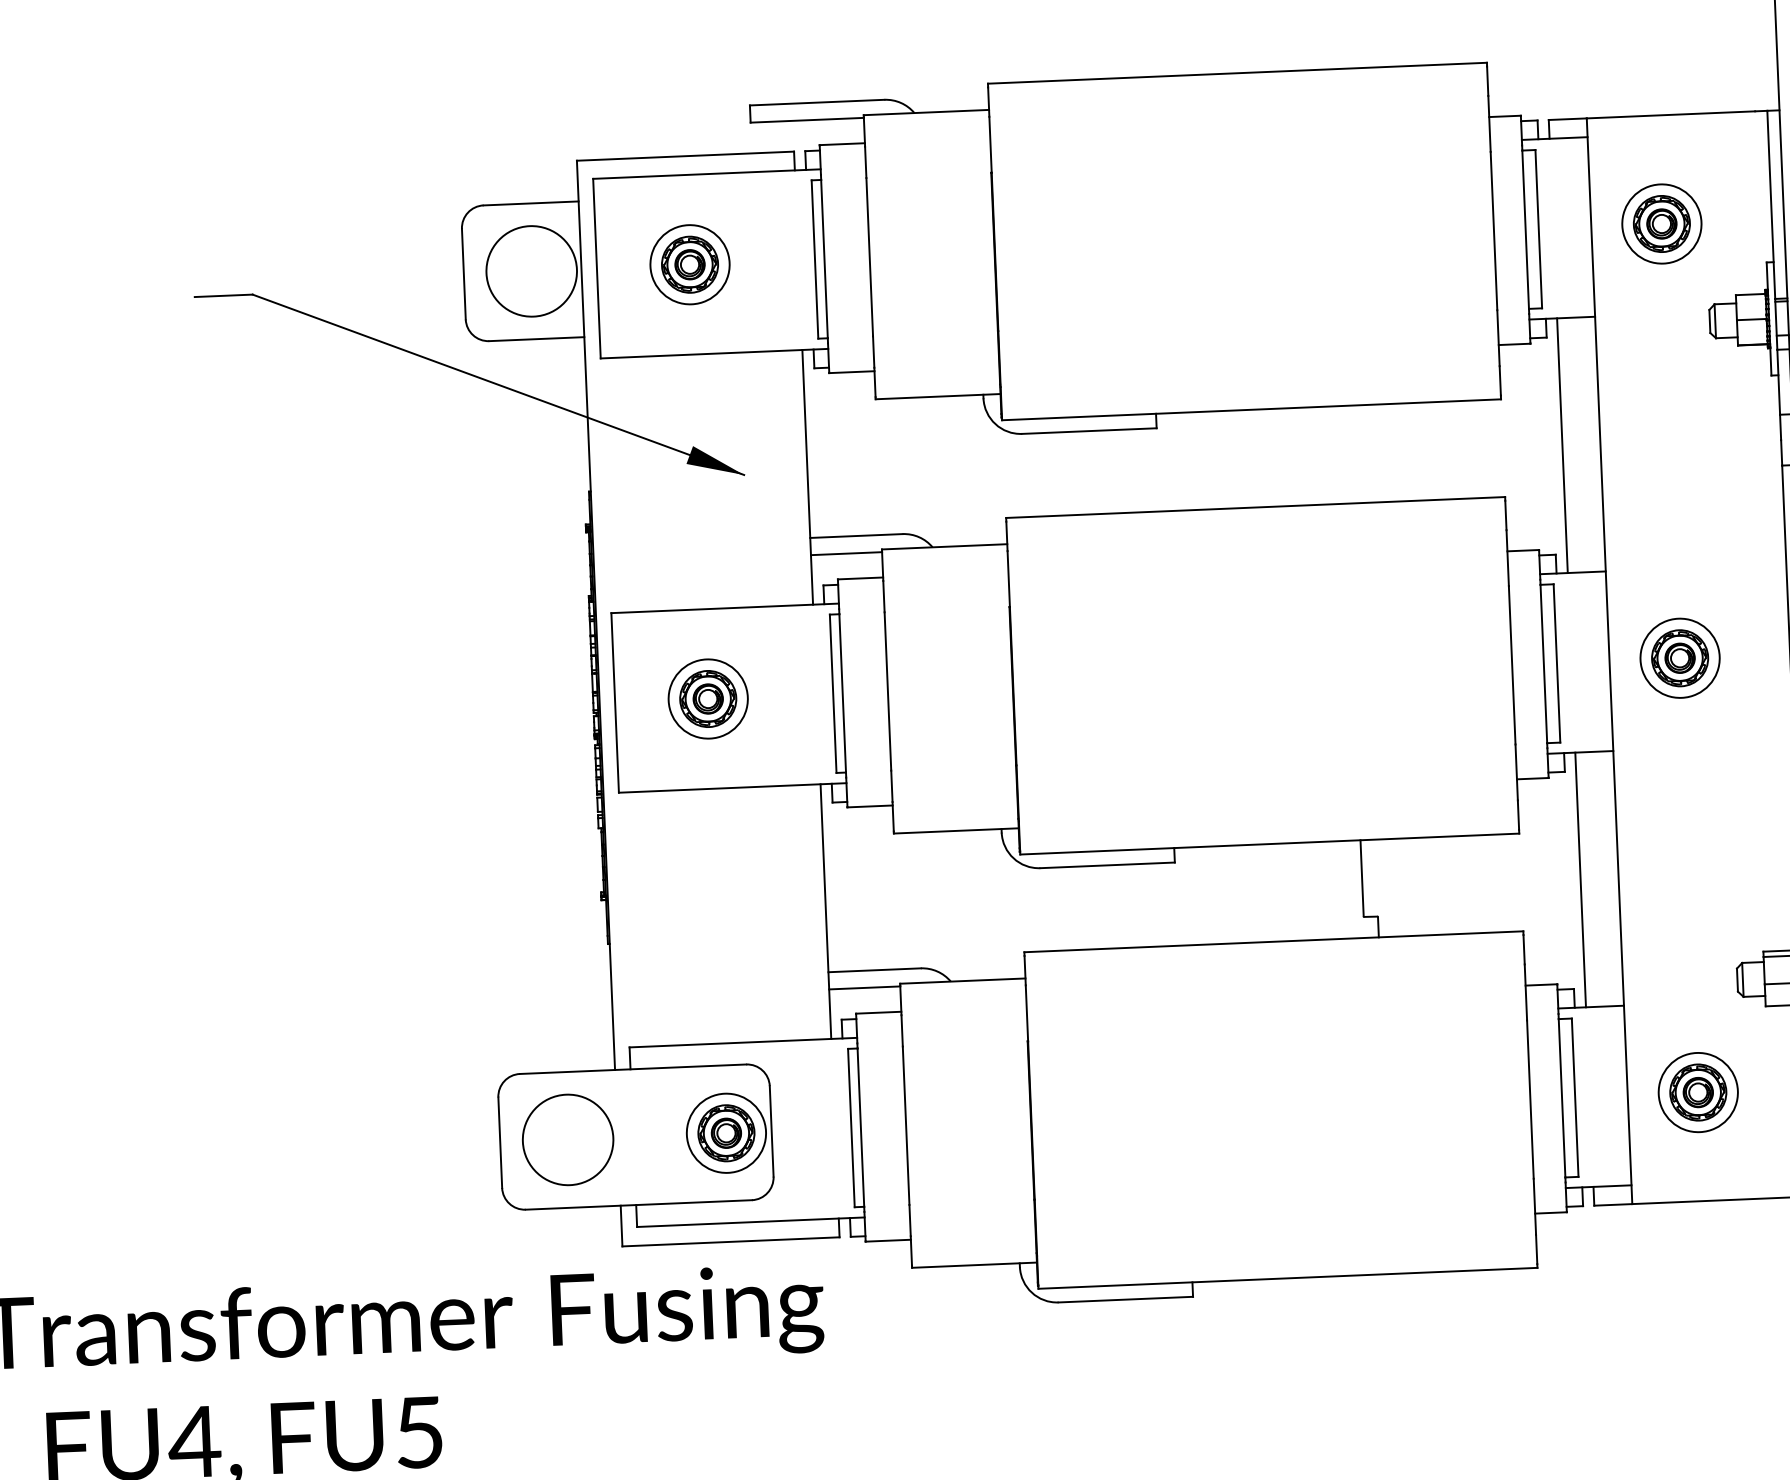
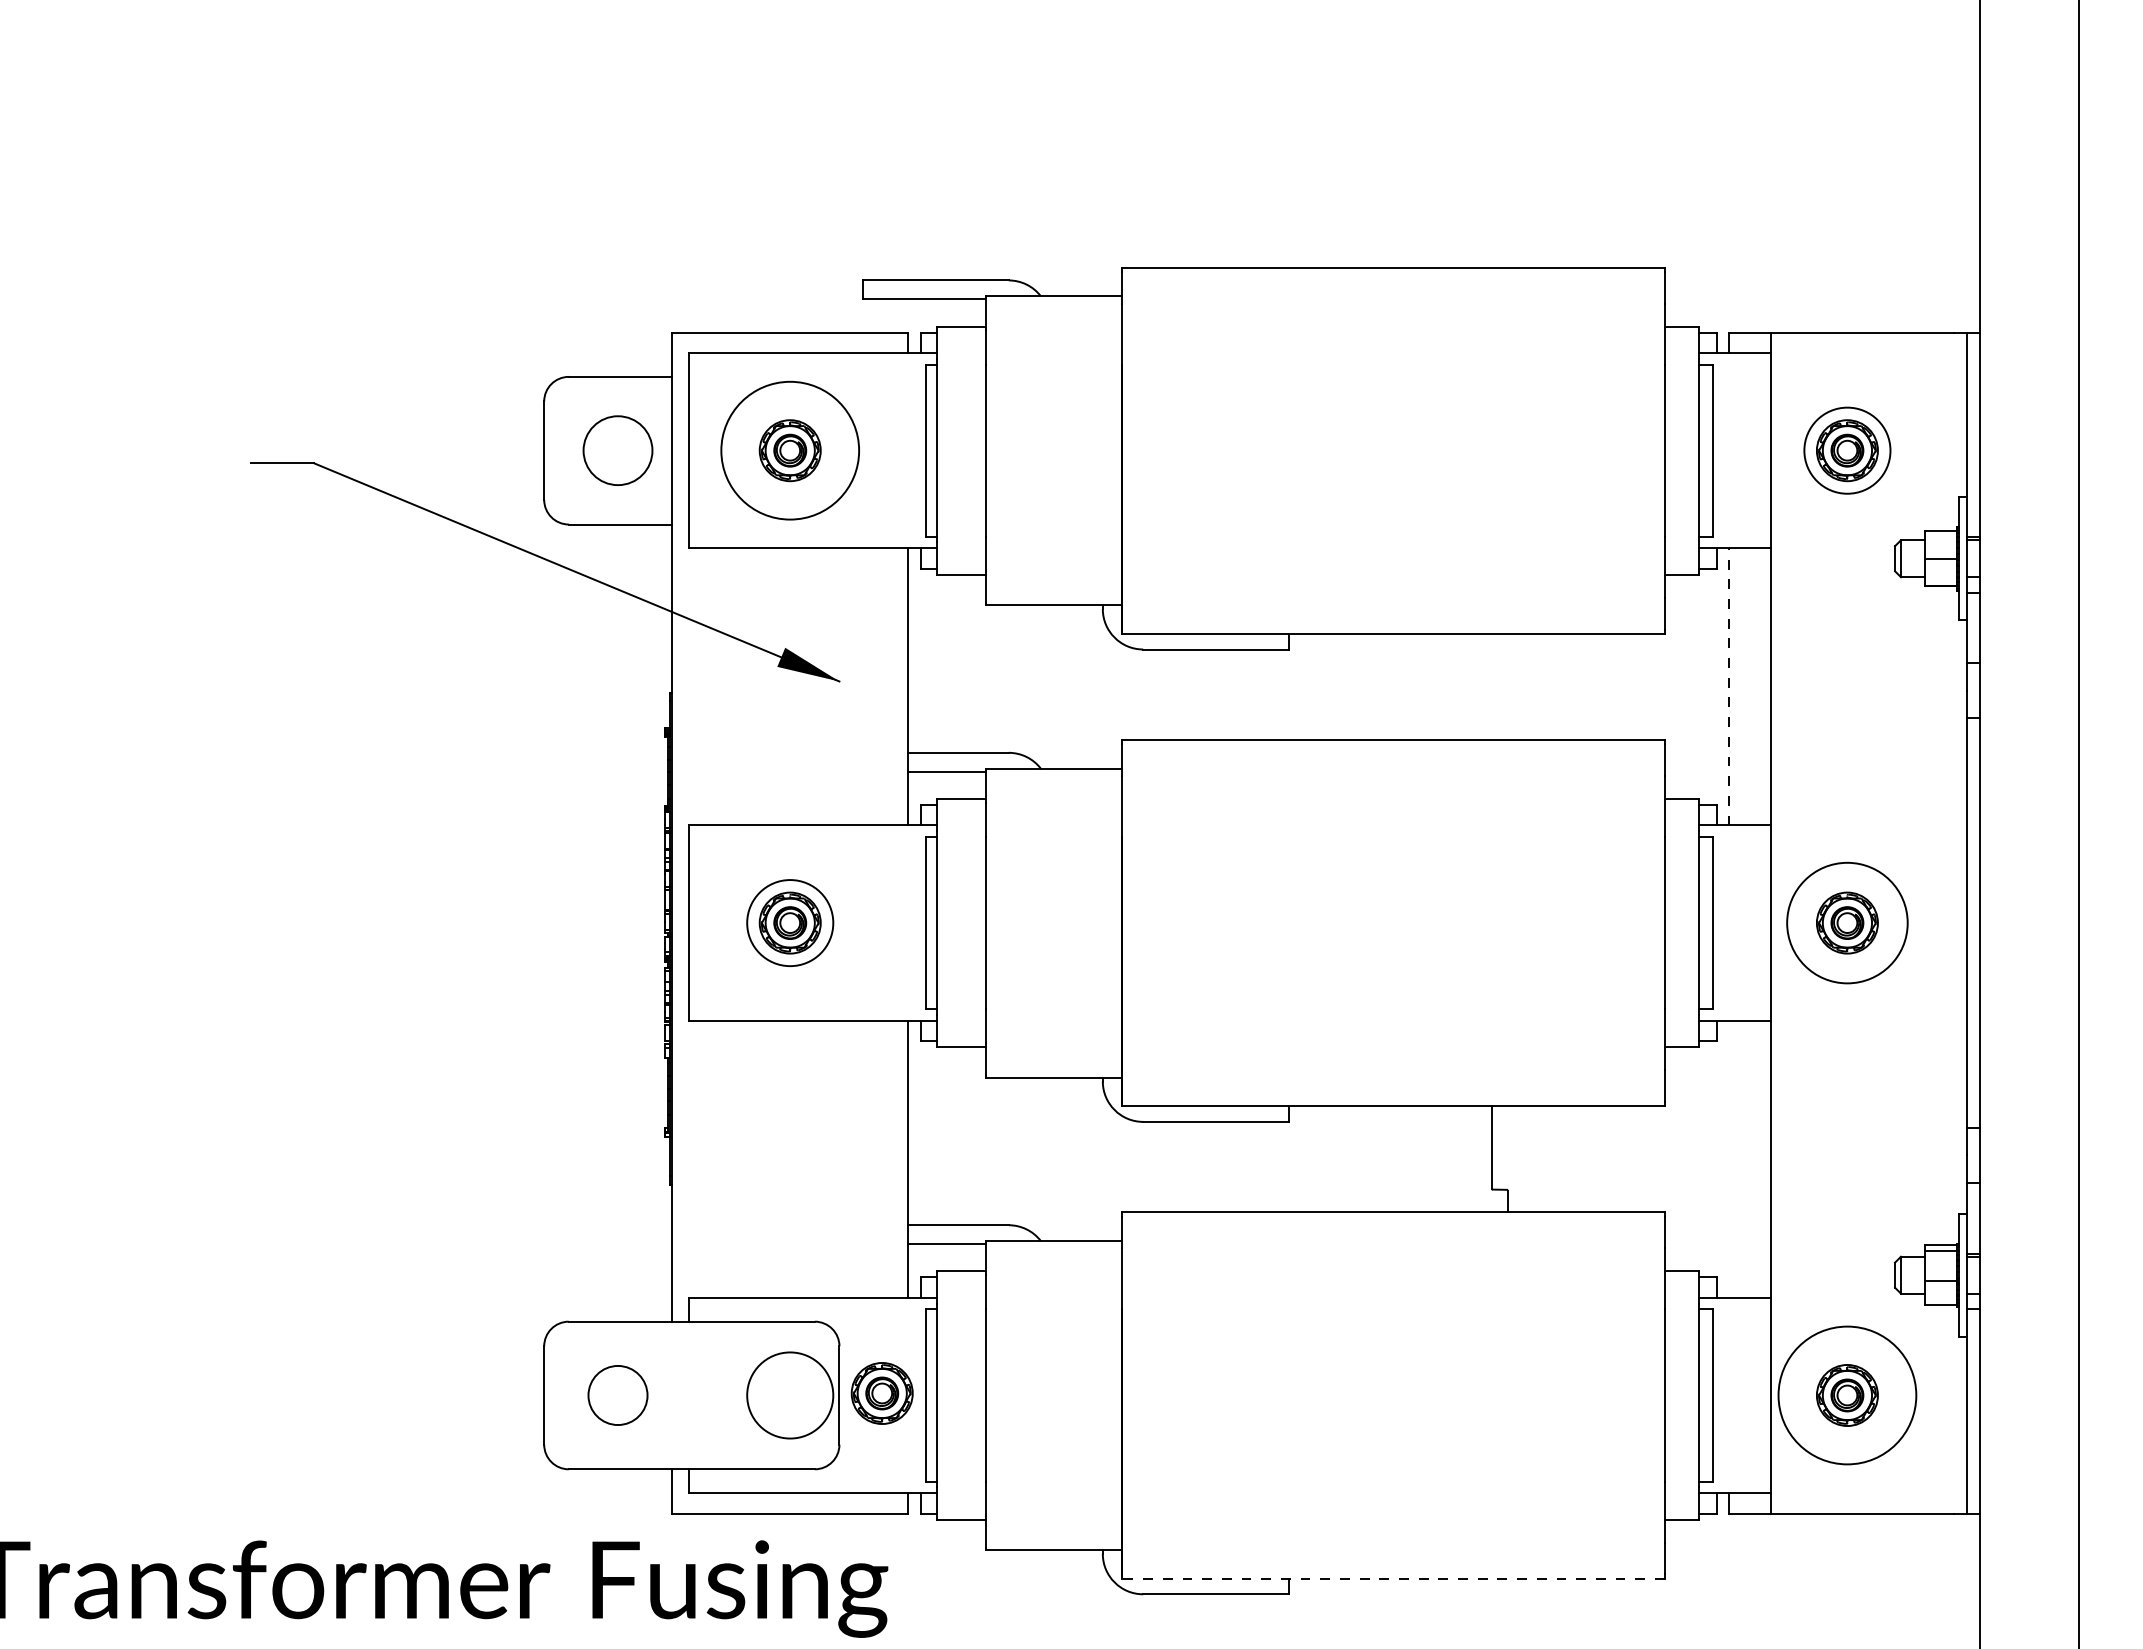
circle: (690, 264) -> (790, 450), size x1.6
circle: (531, 271) -> (617, 450), size x0.7
line: (1562, 445) -> (1729, 686), solid -> dashed
circle: (1680, 658) -> (1847, 923), size x1.4
line: (1580, 879) -> (1729, 1158), removed
circle: (1698, 1092) -> (1847, 1395), size x1.6
part: (725, 1133) -> (881, 1393), moved
circle: (567, 1139) -> (617, 1395), size x0.6
line: (1287, 1278) -> (1392, 1578), solid -> dashed

